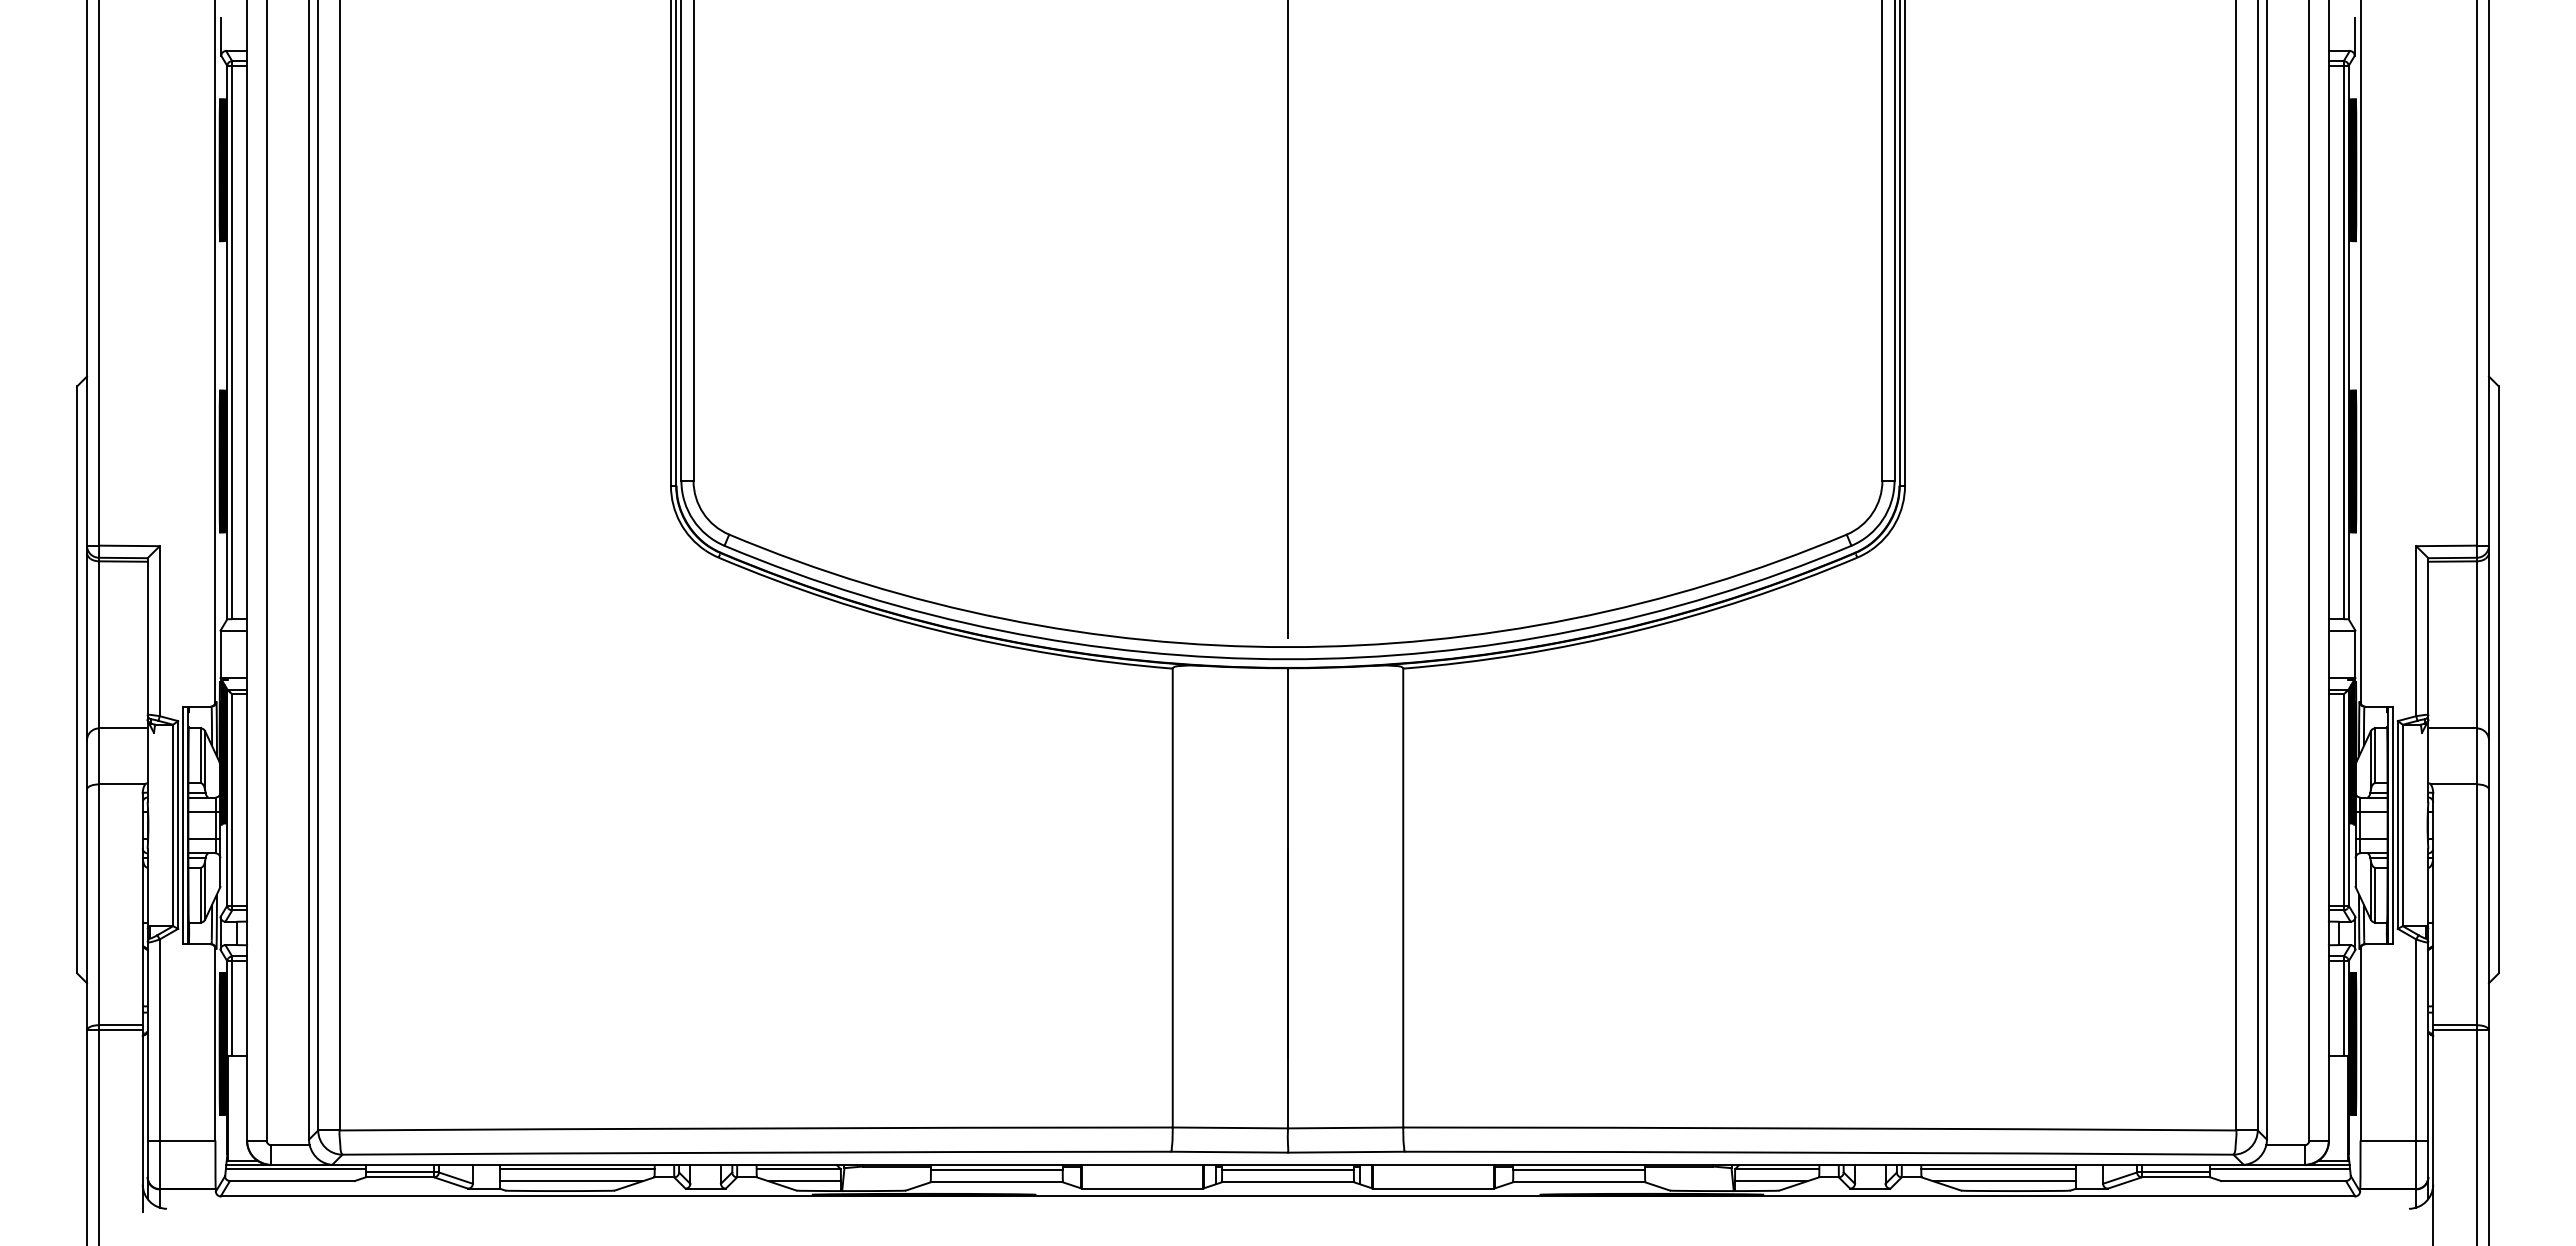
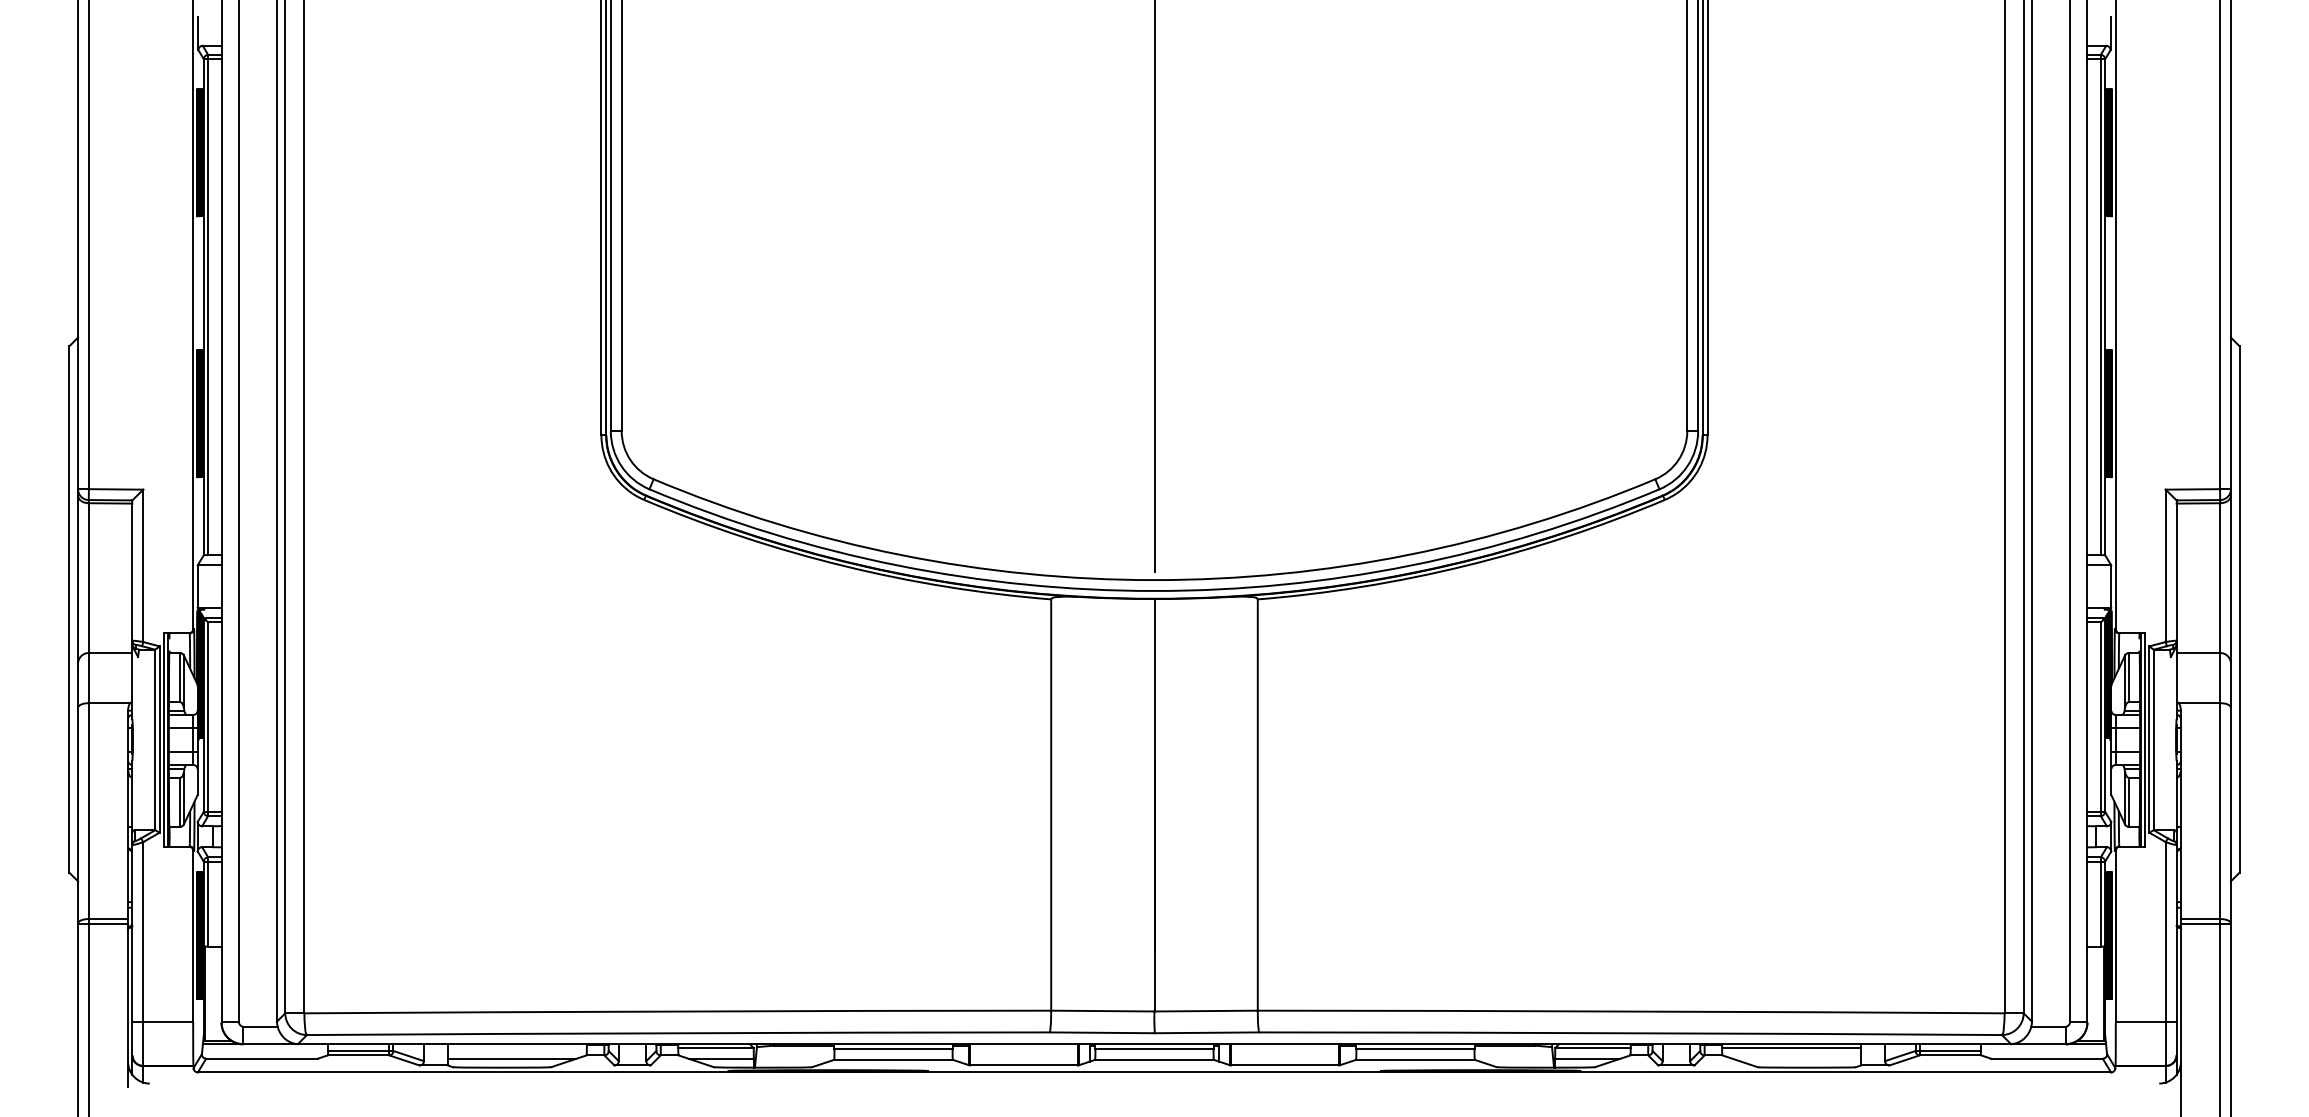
line: (295, 1169) -> (264, 1048), removed
line: (576, 1169) -> (516, 1048), removed
line: (2279, 1169) -> (2043, 1048), removed
line: (2004, 1181) -> (1796, 1059), removed

